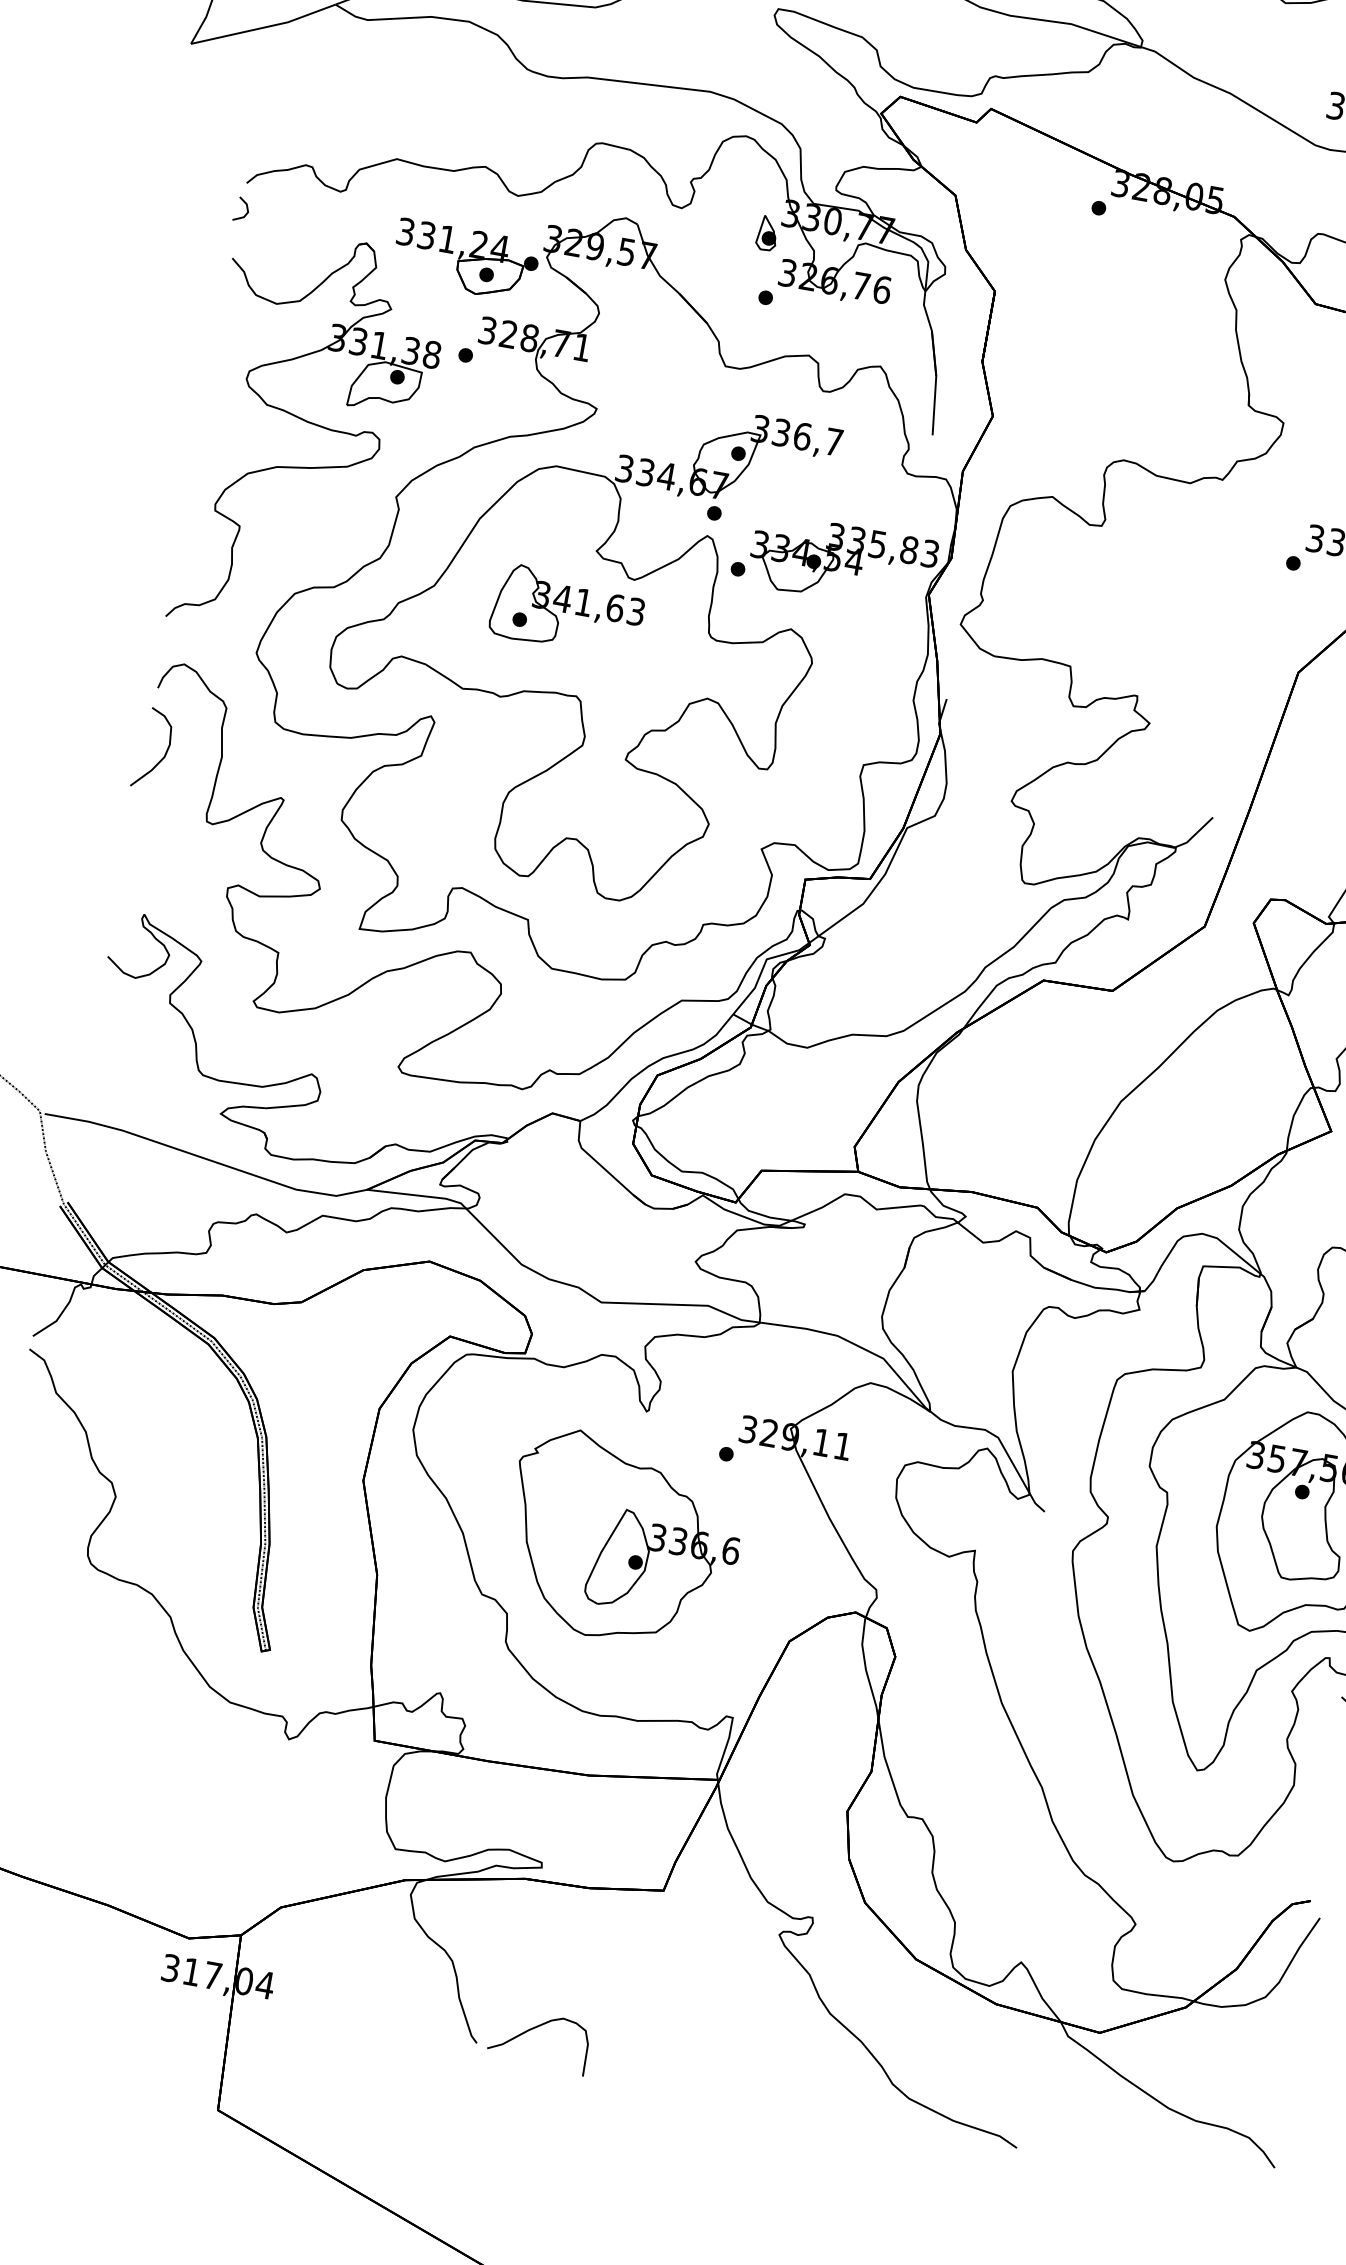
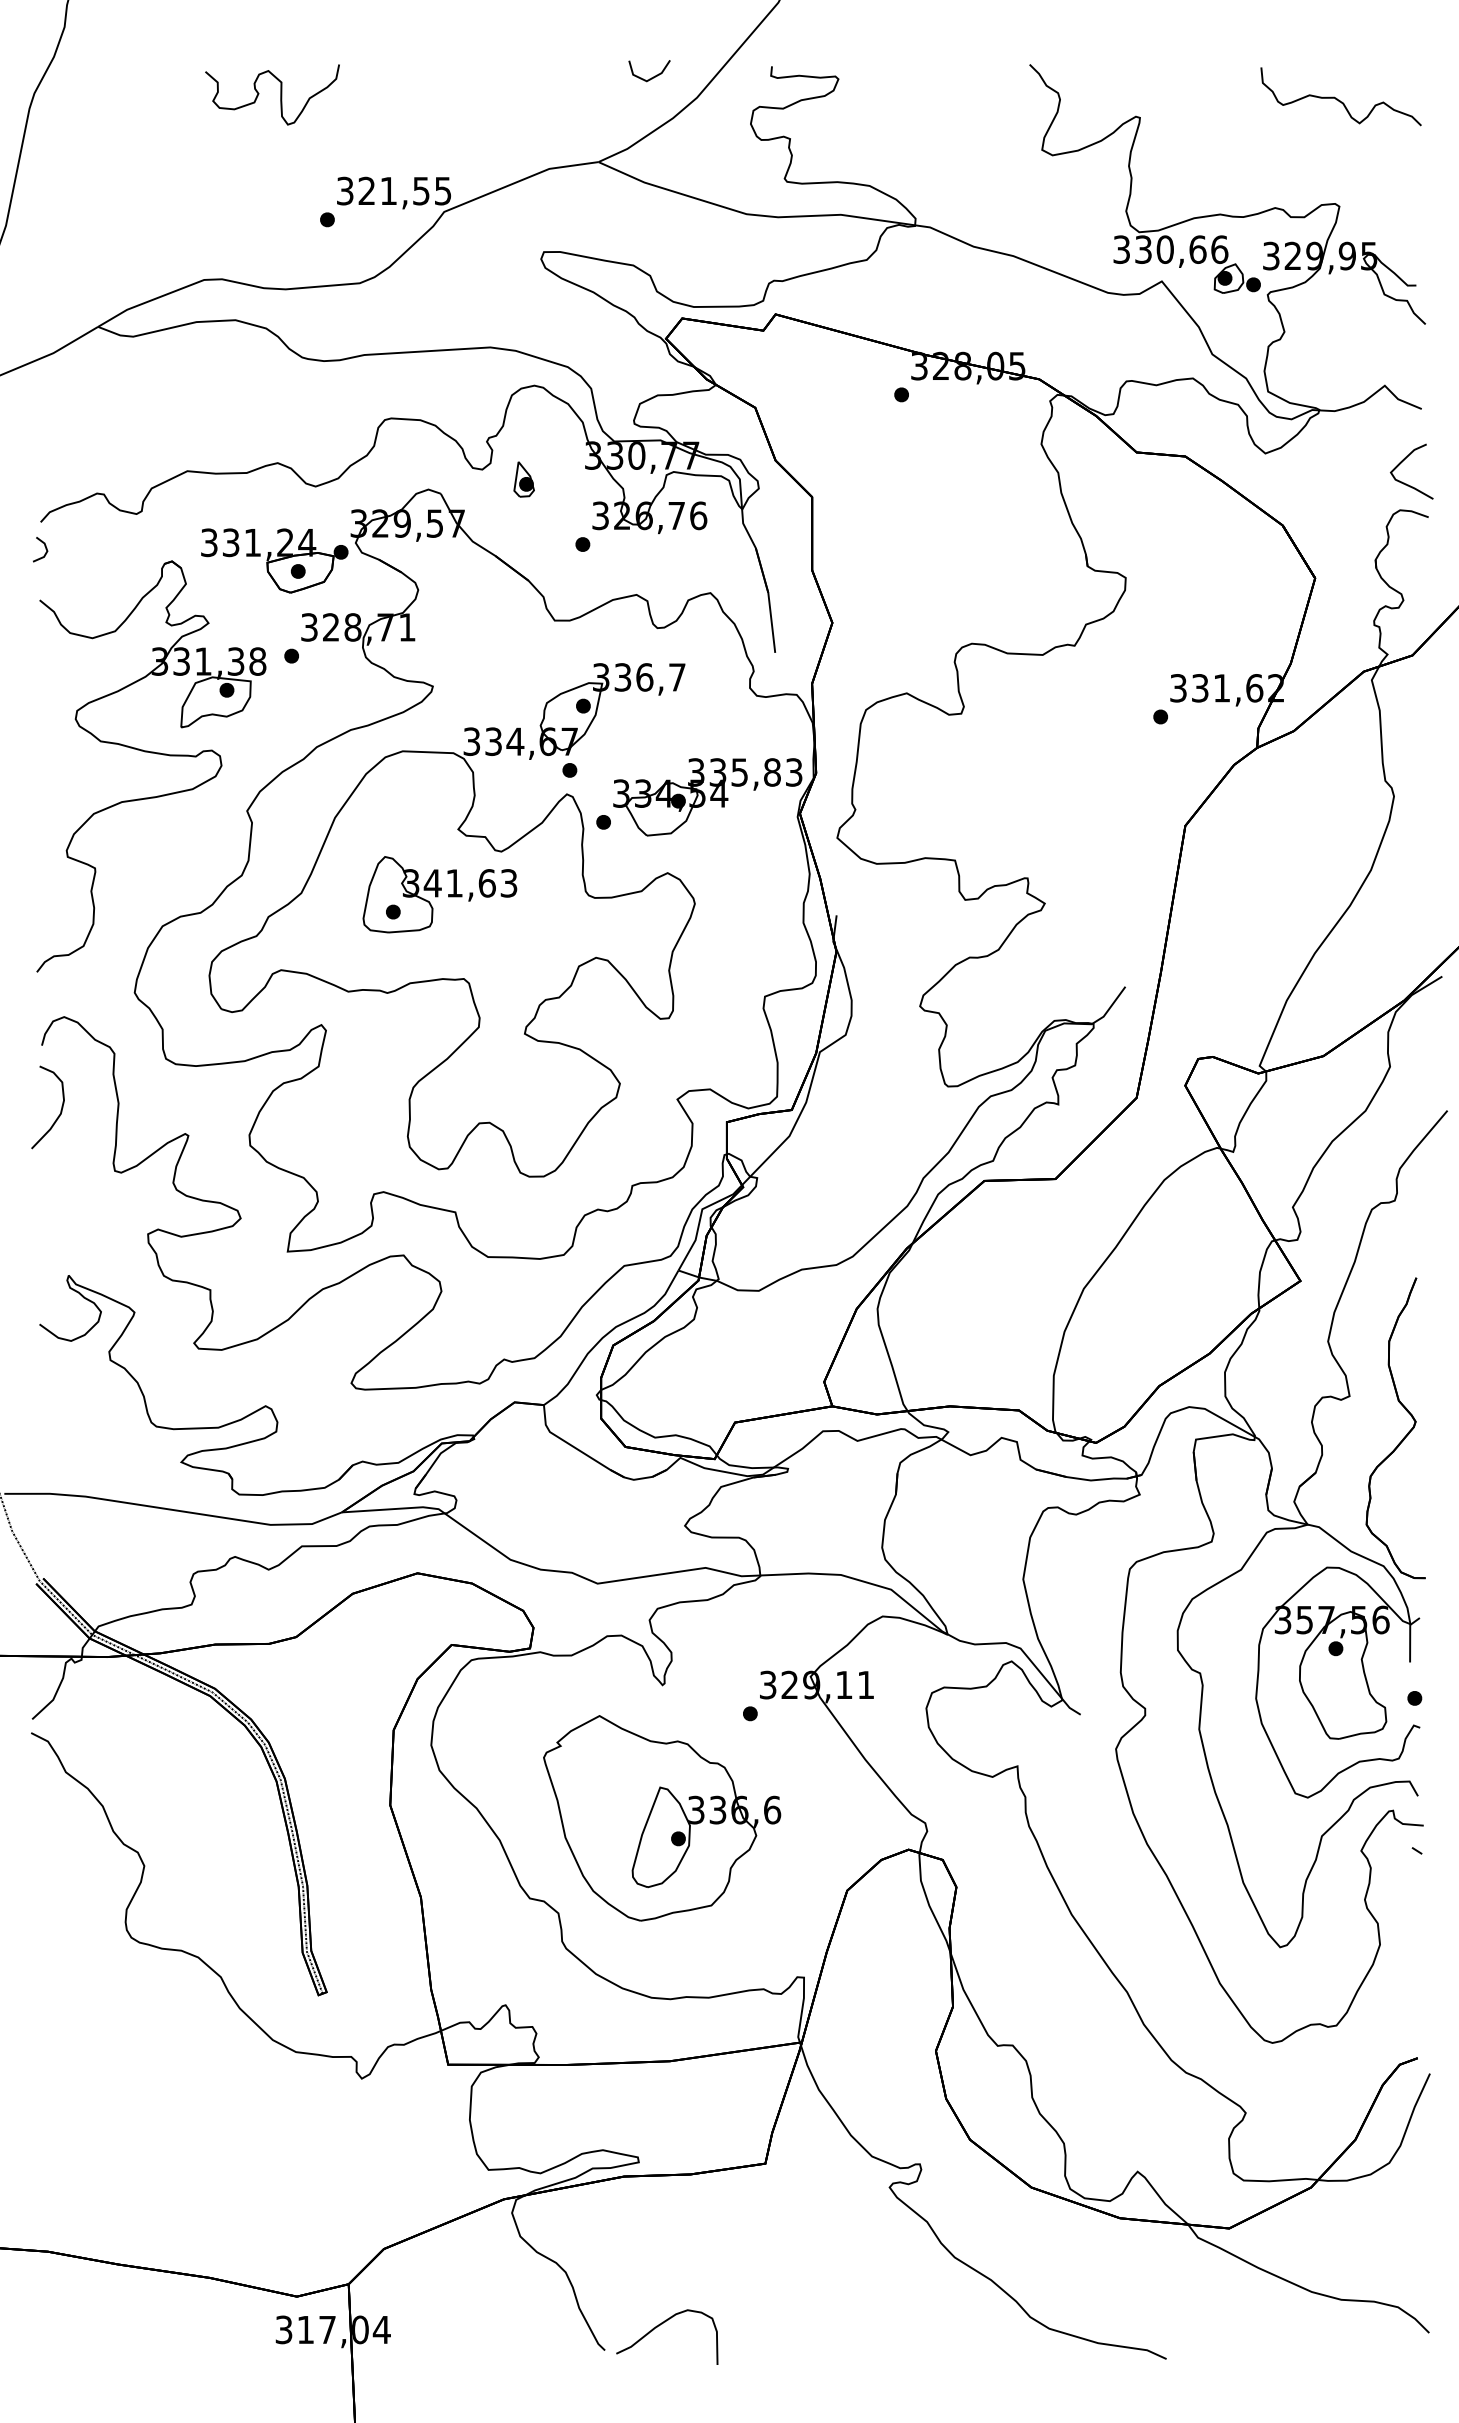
part: (766, 233) -> (523, 479), moved

